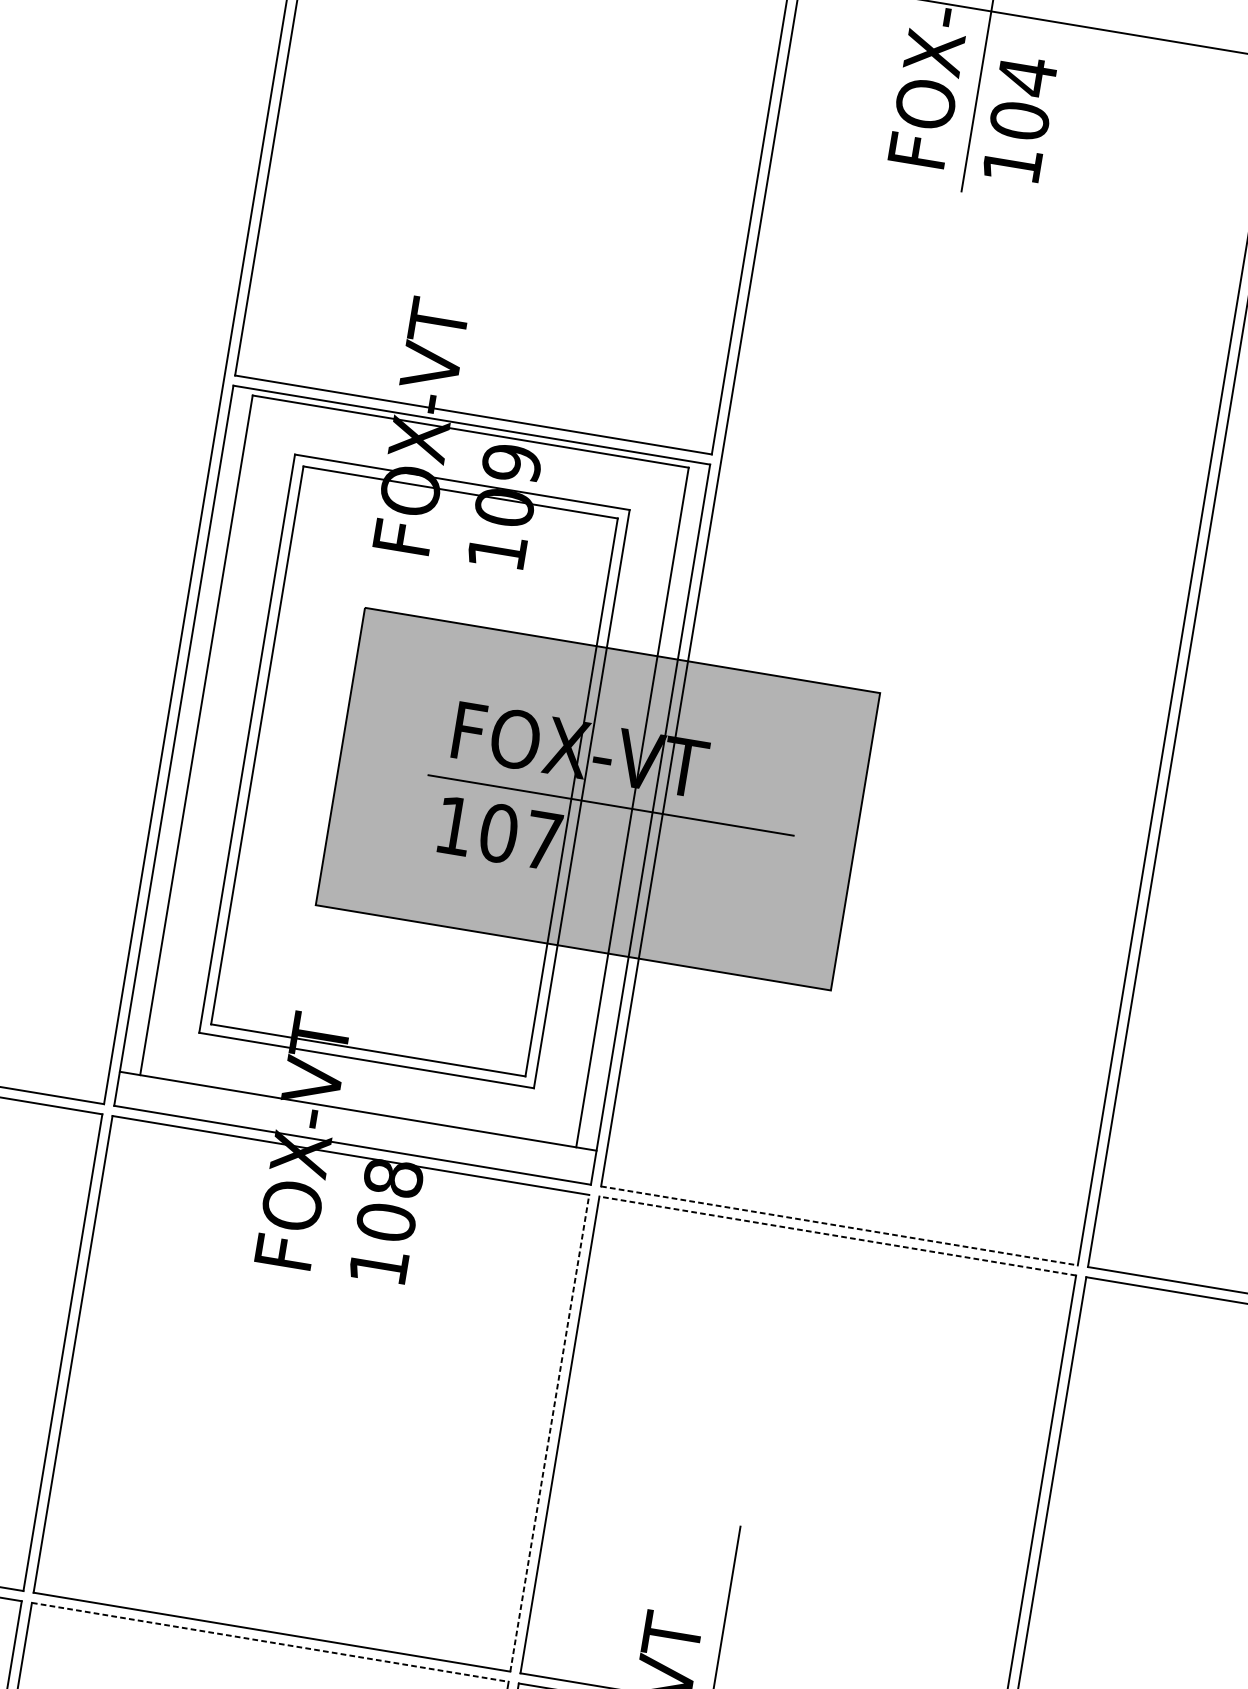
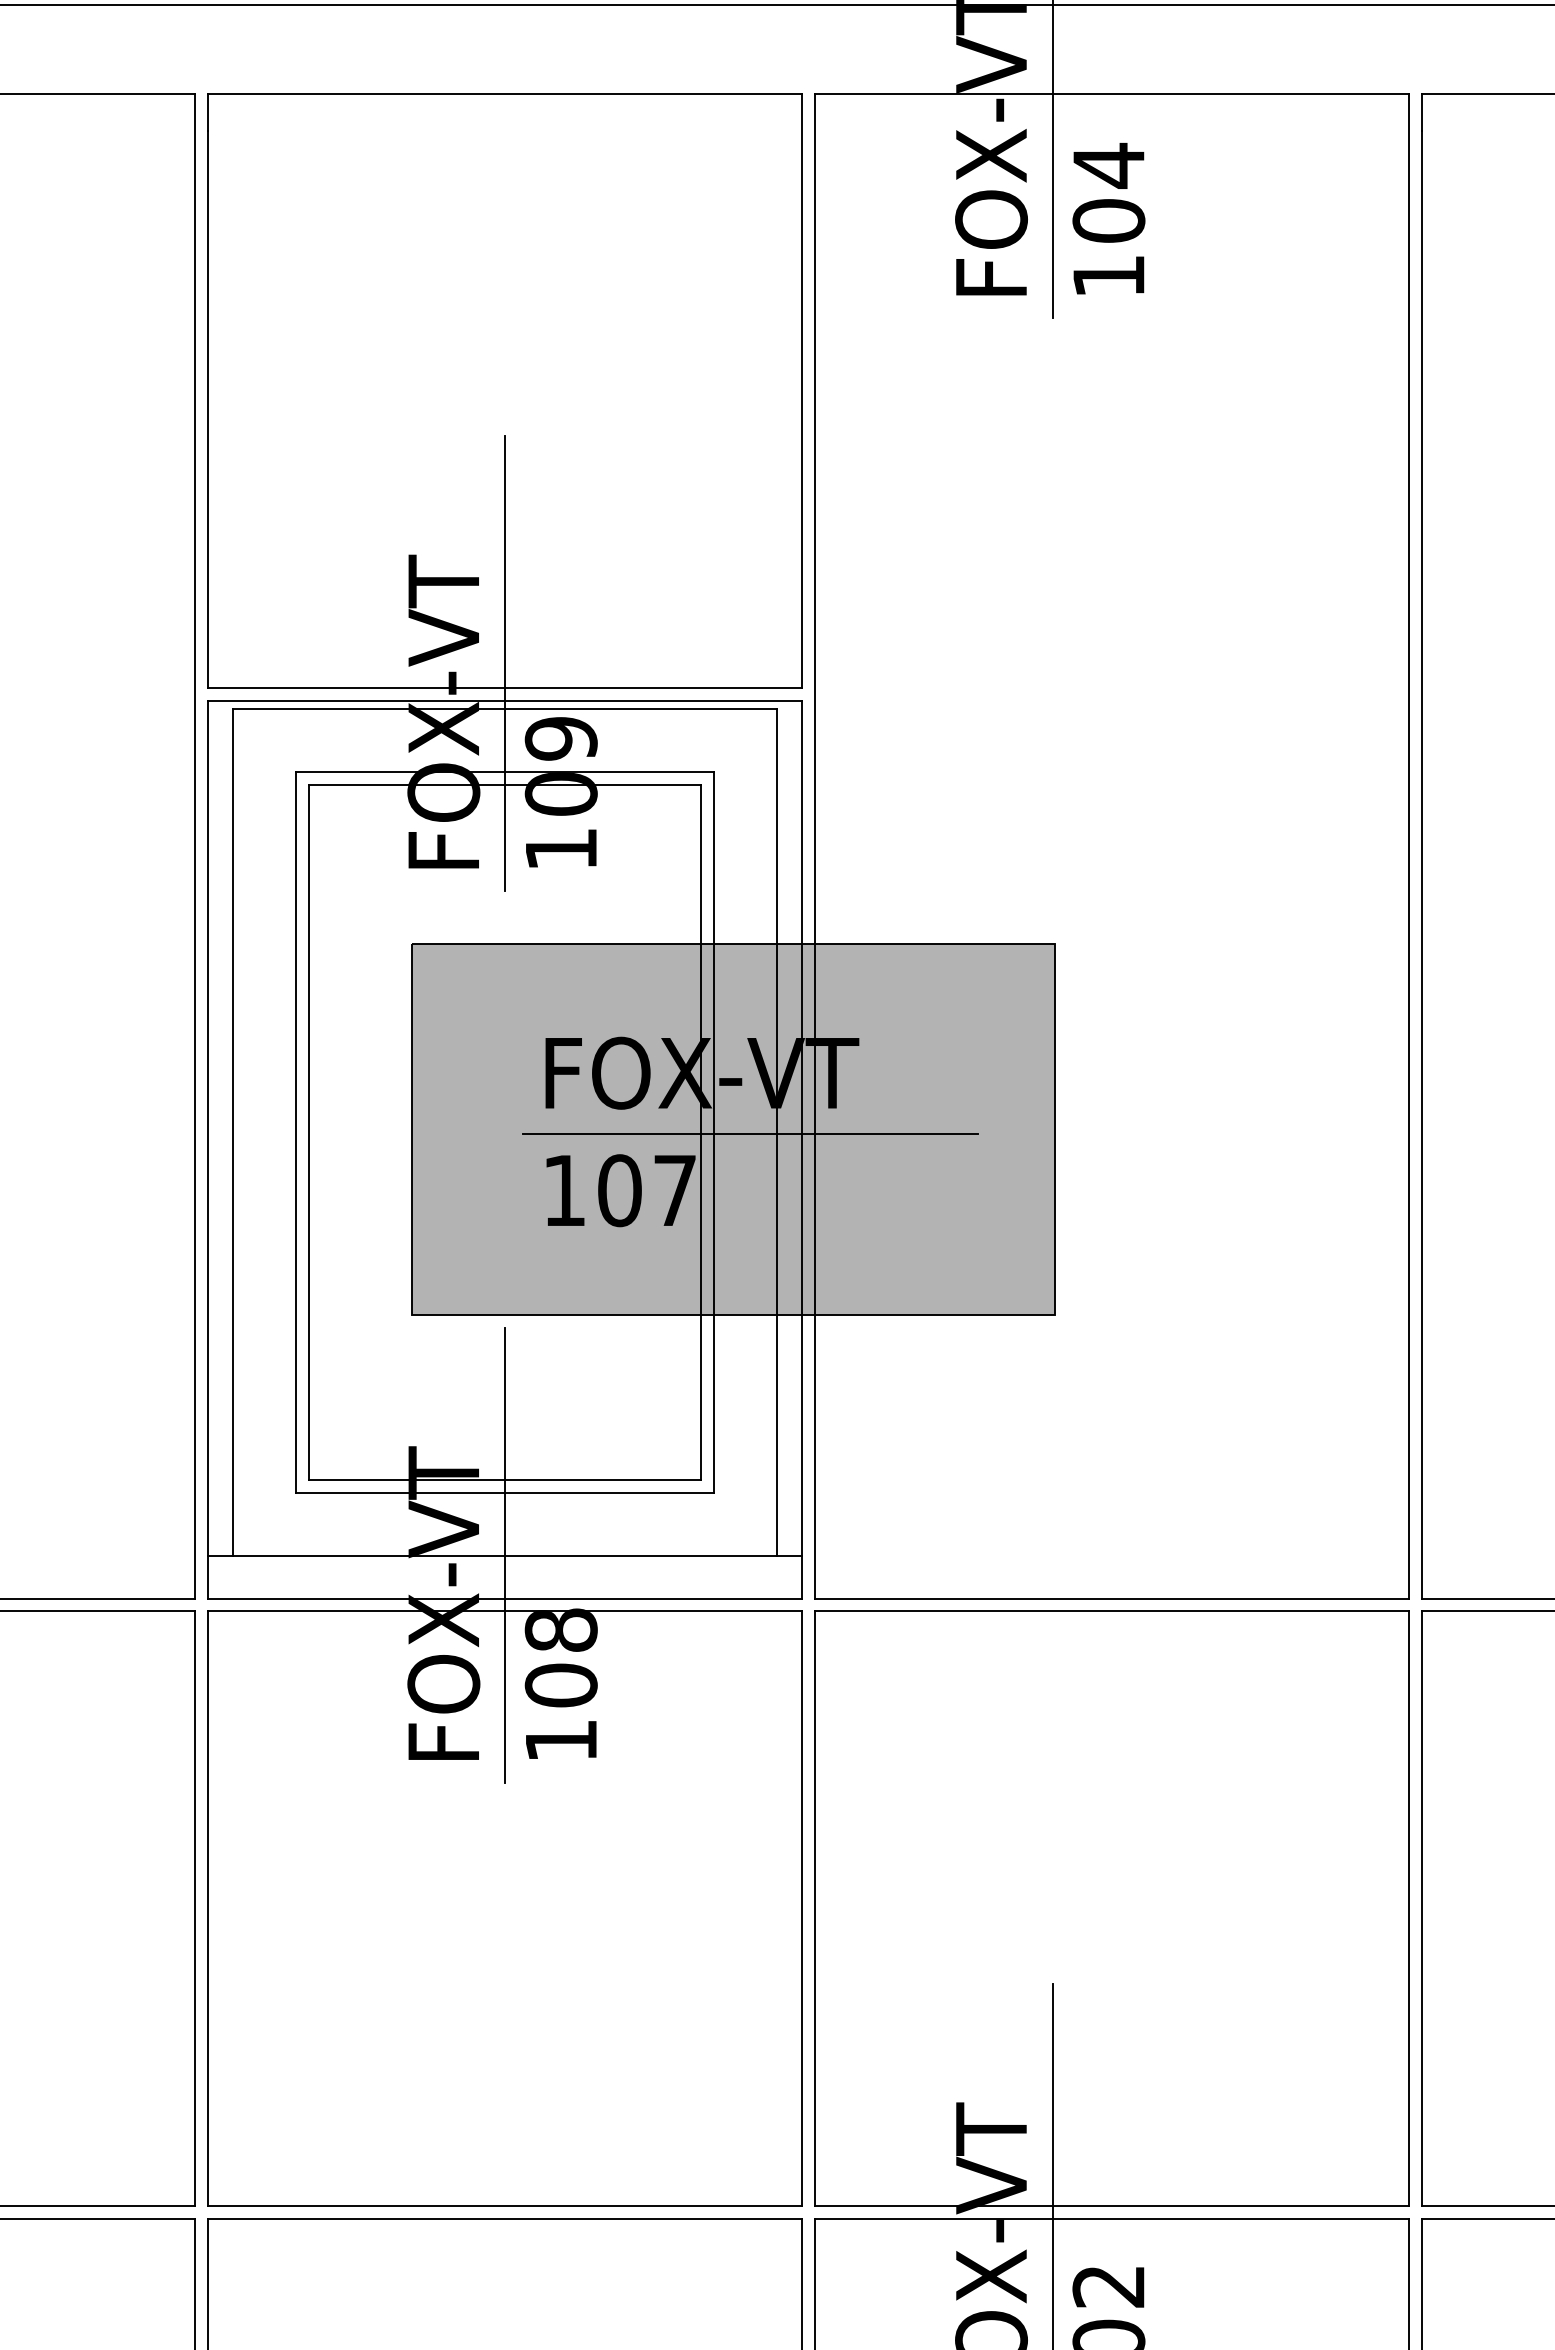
line: (476, 395) -> (504, 663), added
line: (358, 1109) -> (504, 1554), added
line: (839, 1225) -> (1112, 1598), dashed -> solid
line: (837, 1236) -> (1111, 1611), dashed -> solid
line: (550, 1433) -> (802, 1908), dashed -> solid
line: (270, 1642) -> (505, 2218), dashed -> solid

